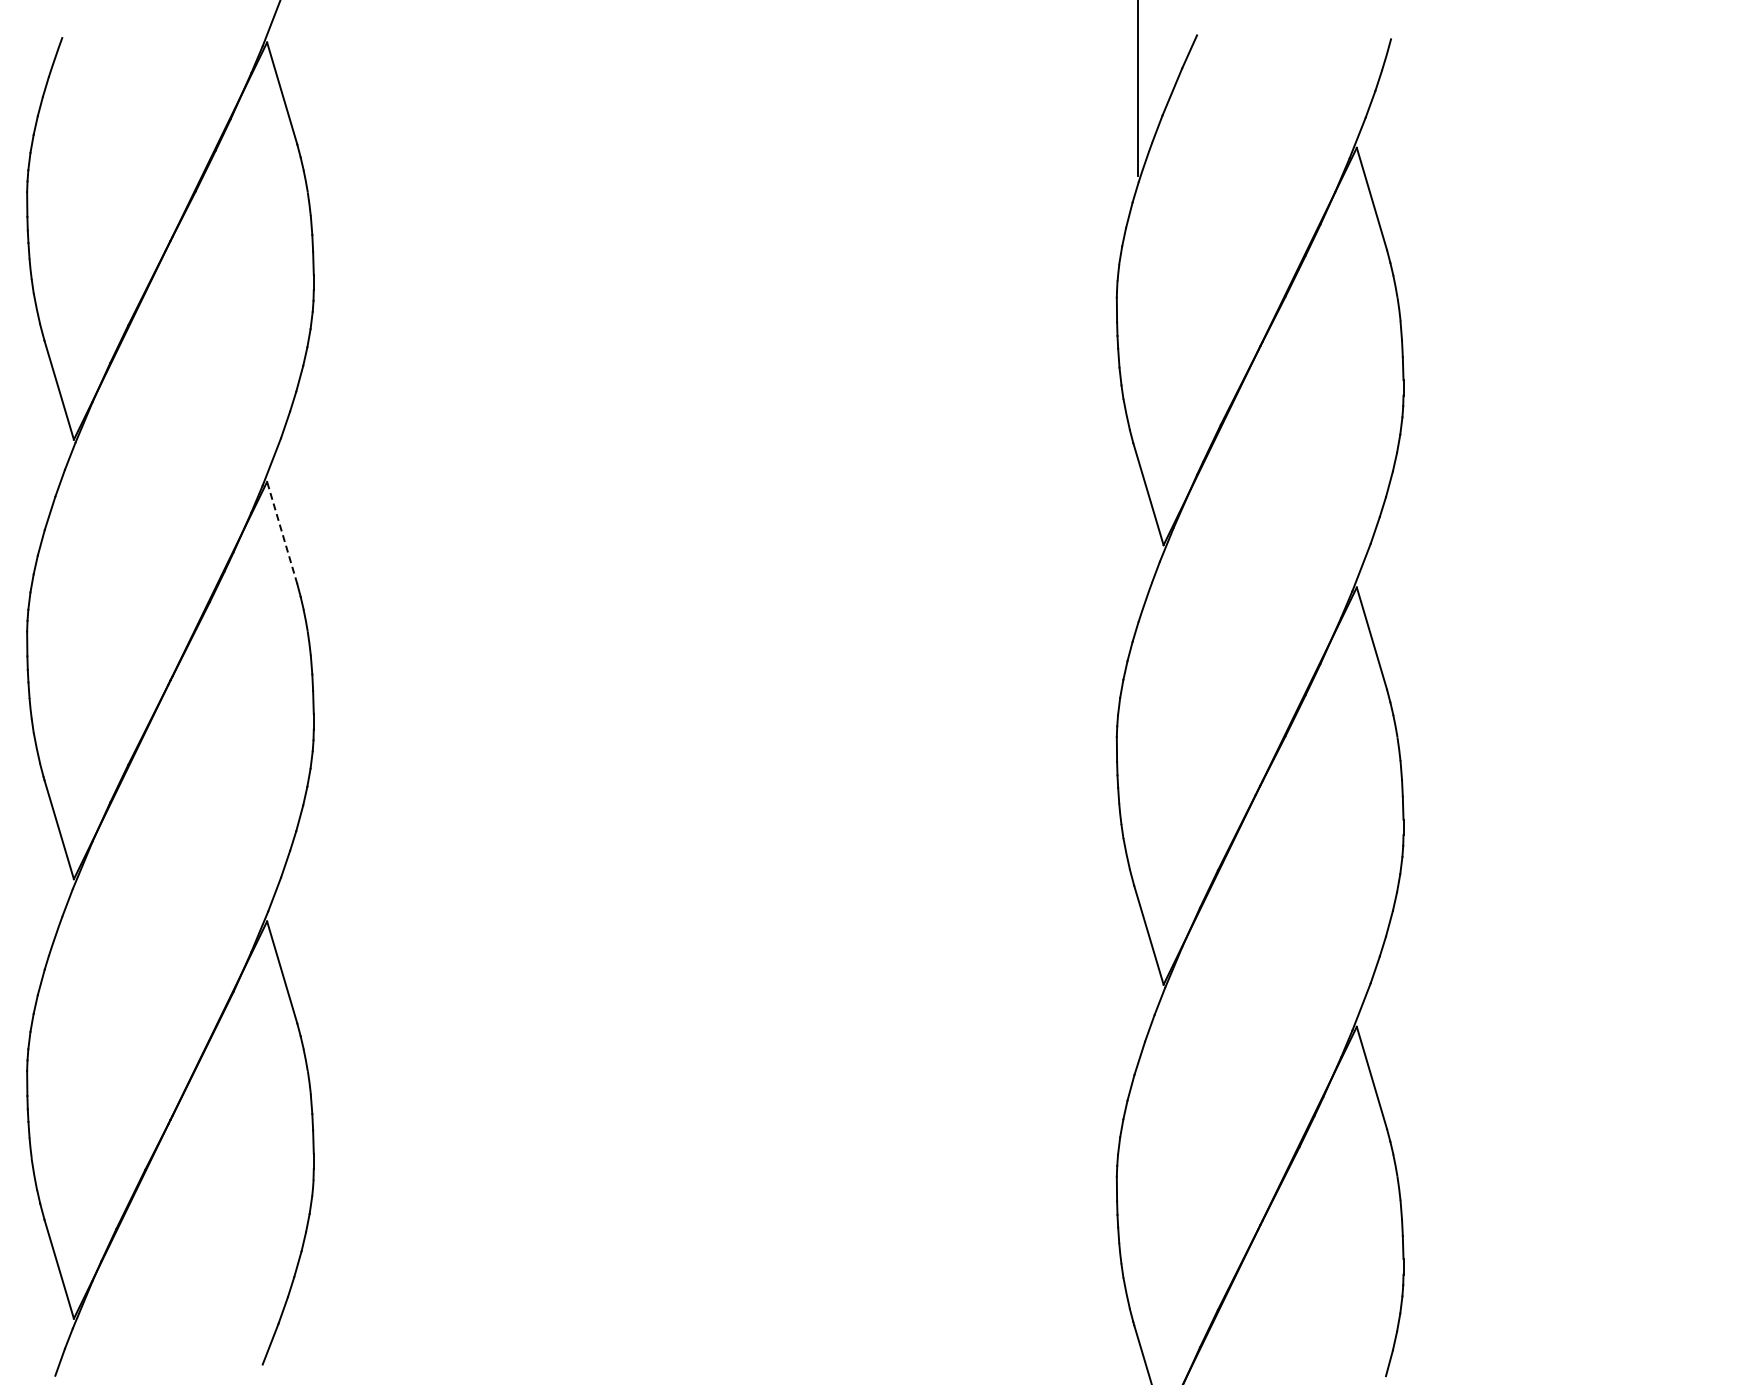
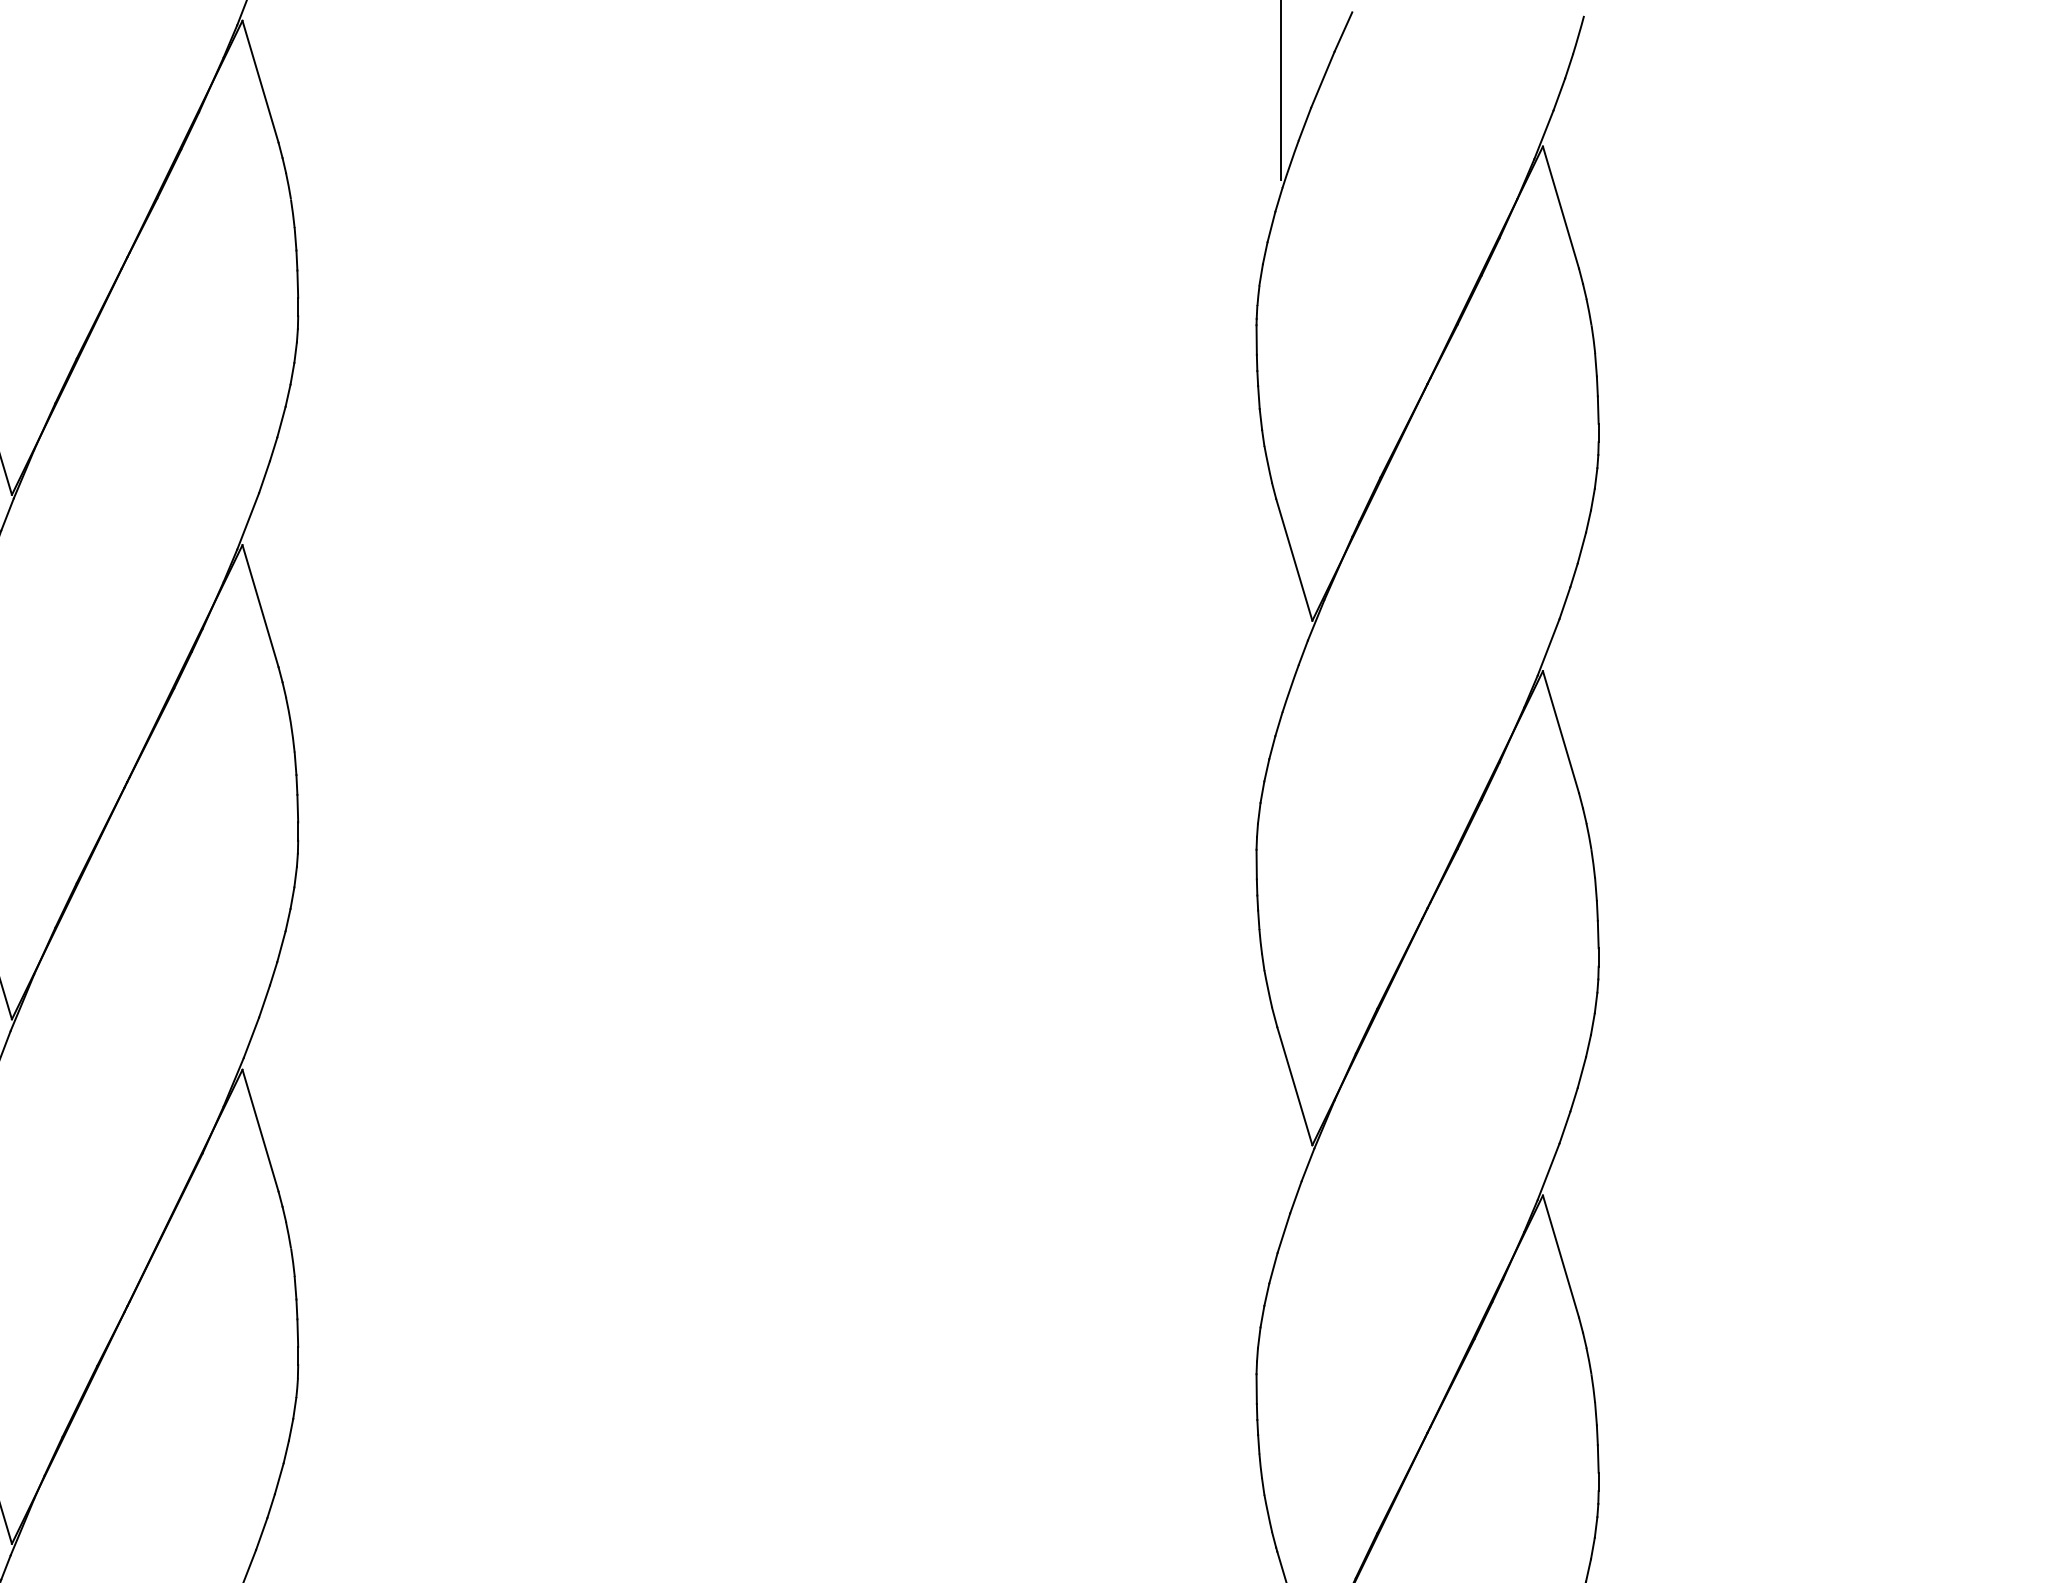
line: (282, 532) -> (260, 605), dashed -> solid

